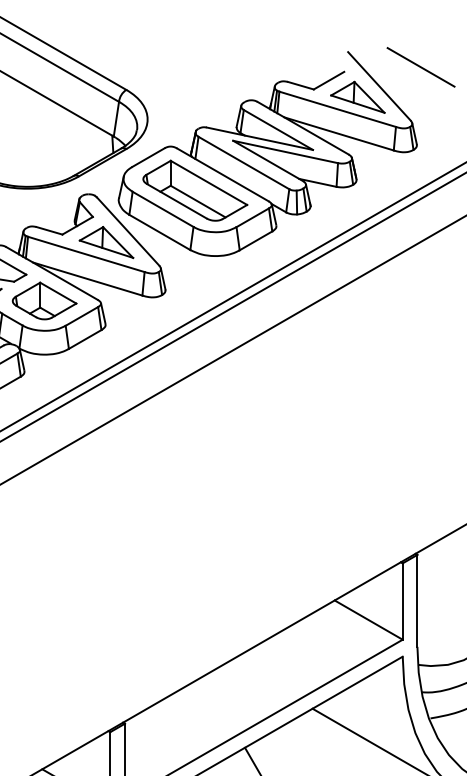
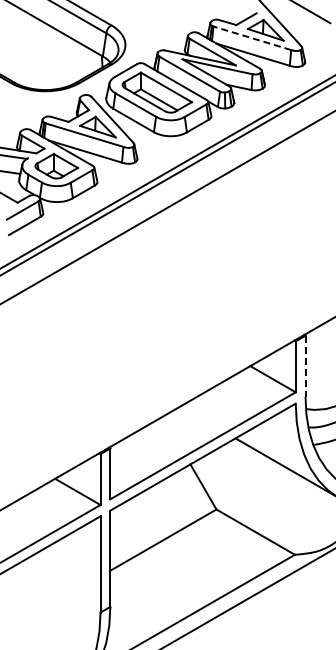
line: (337, 109) -> (252, 38), solid -> dashed
line: (417, 601) -> (305, 366), solid -> dashed

